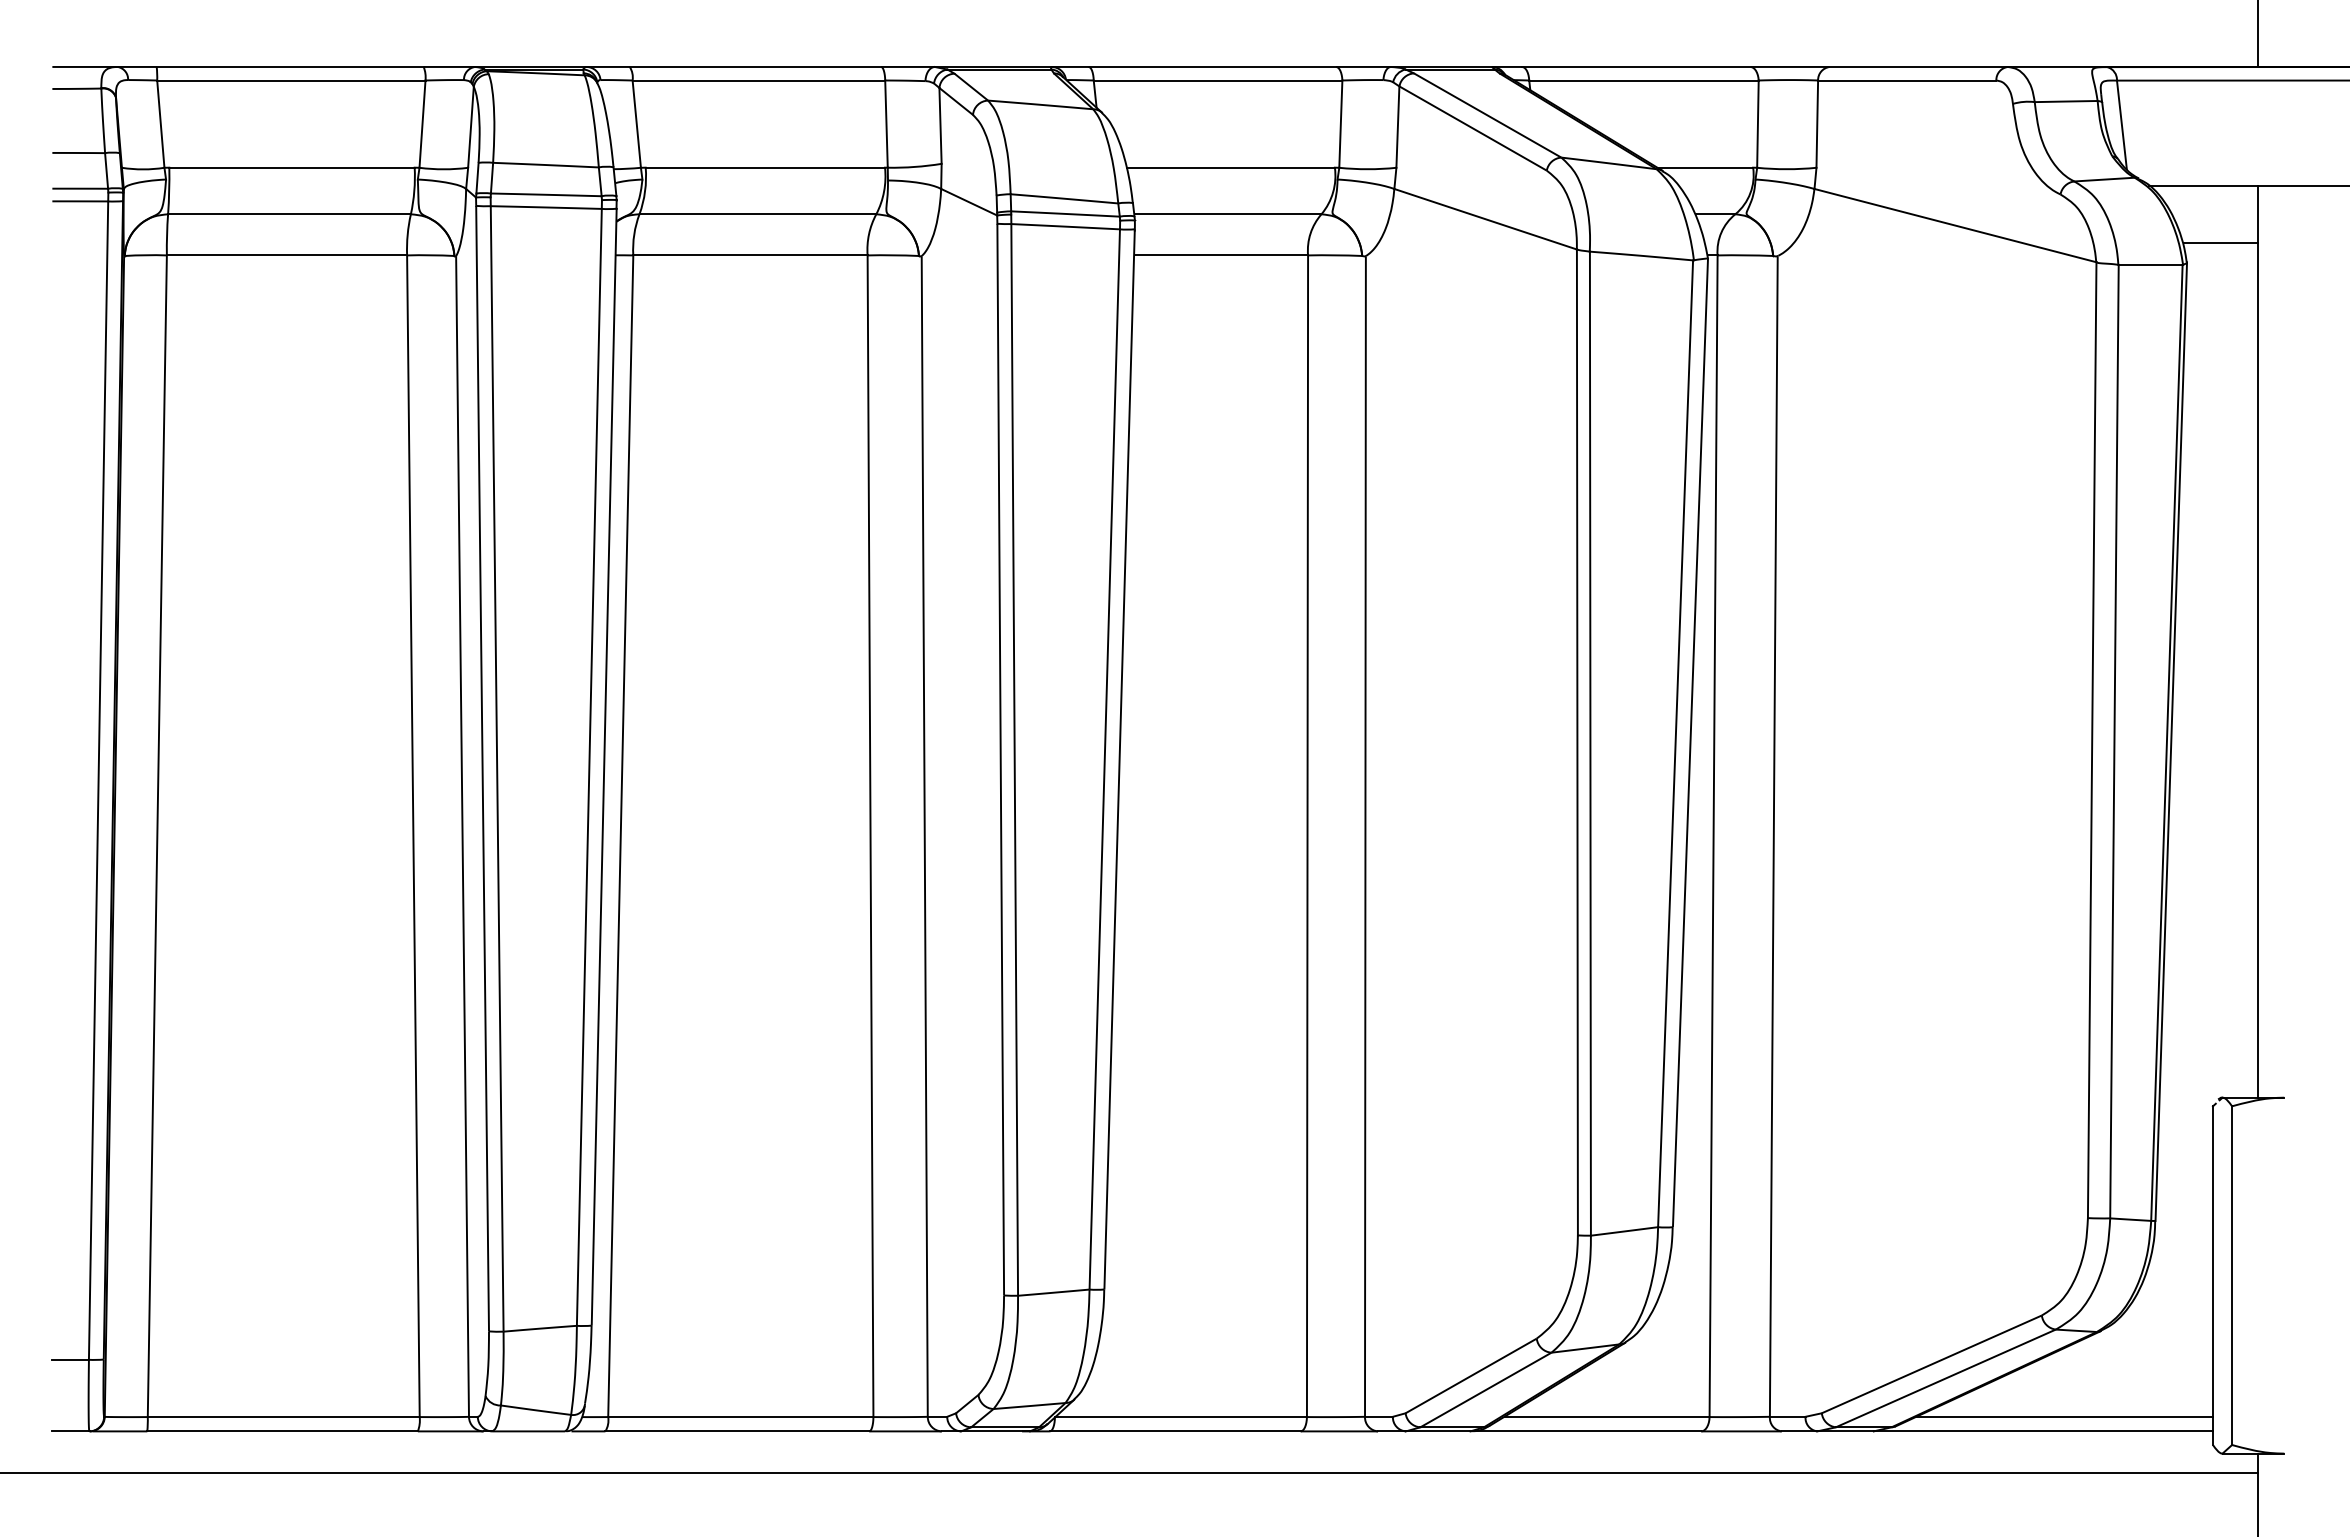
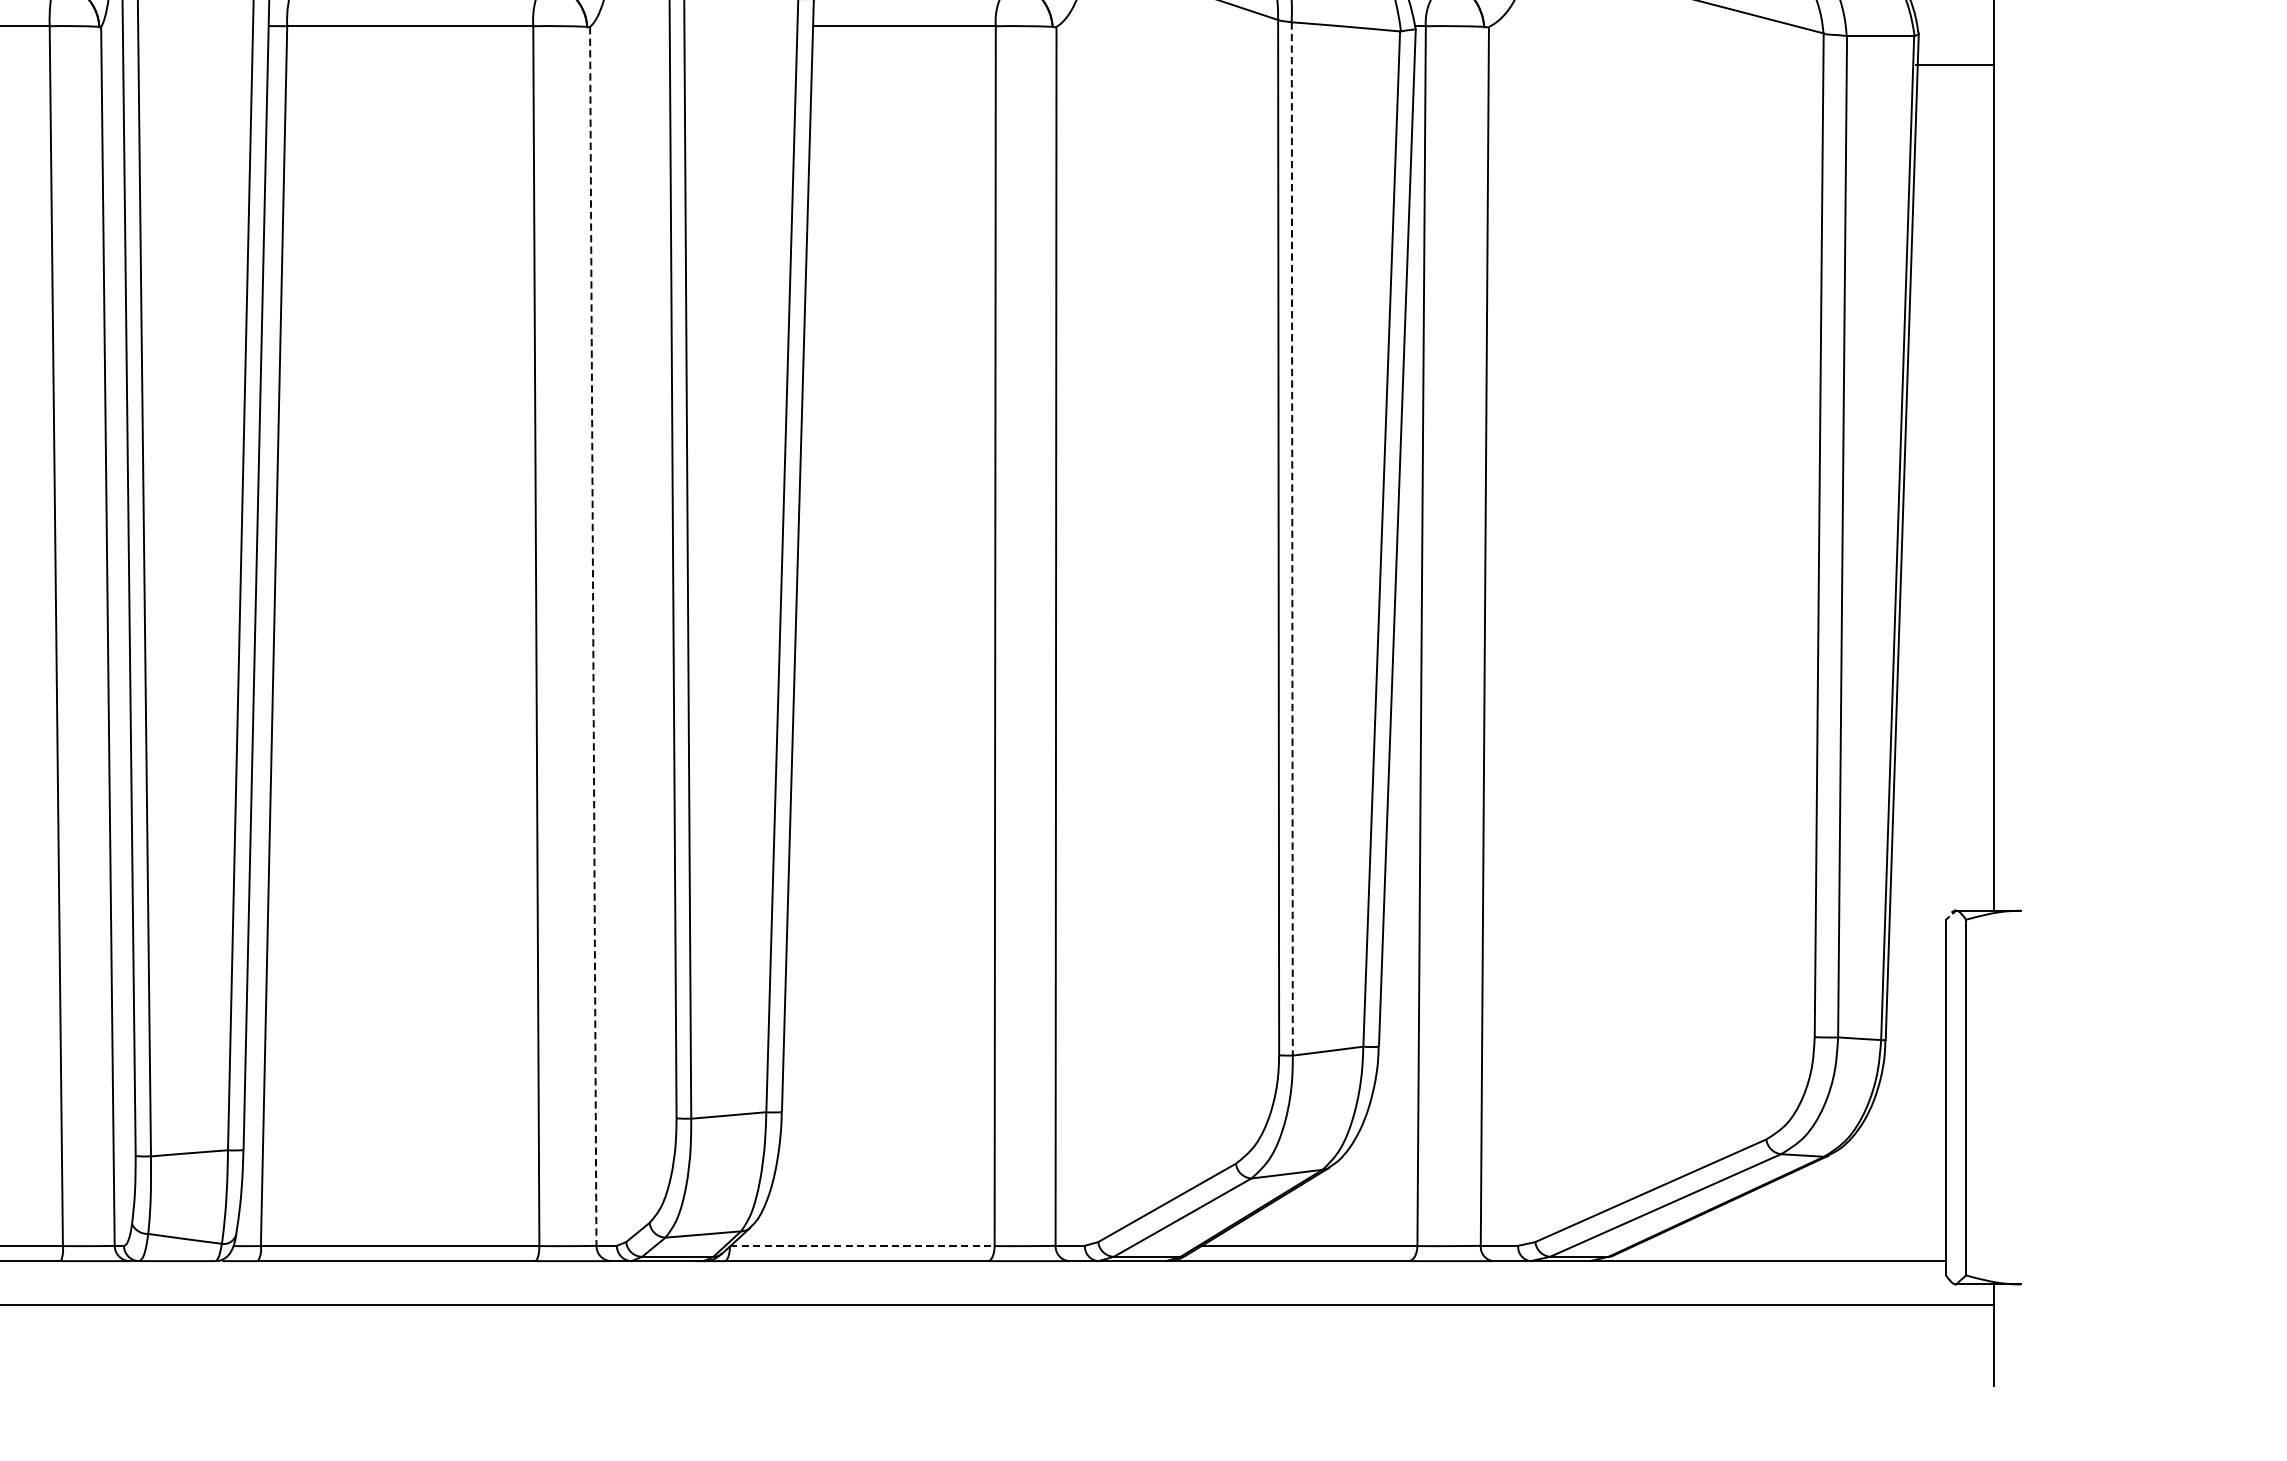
line: (2221, 242) -> (1954, 64), moved
line: (1590, 744) -> (1292, 539), solid -> dashed
line: (924, 838) -> (593, 638), solid -> dashed
line: (1180, 1417) -> (861, 1246), solid -> dashed
line: (2064, 1417) -> (1790, 1246), removed

